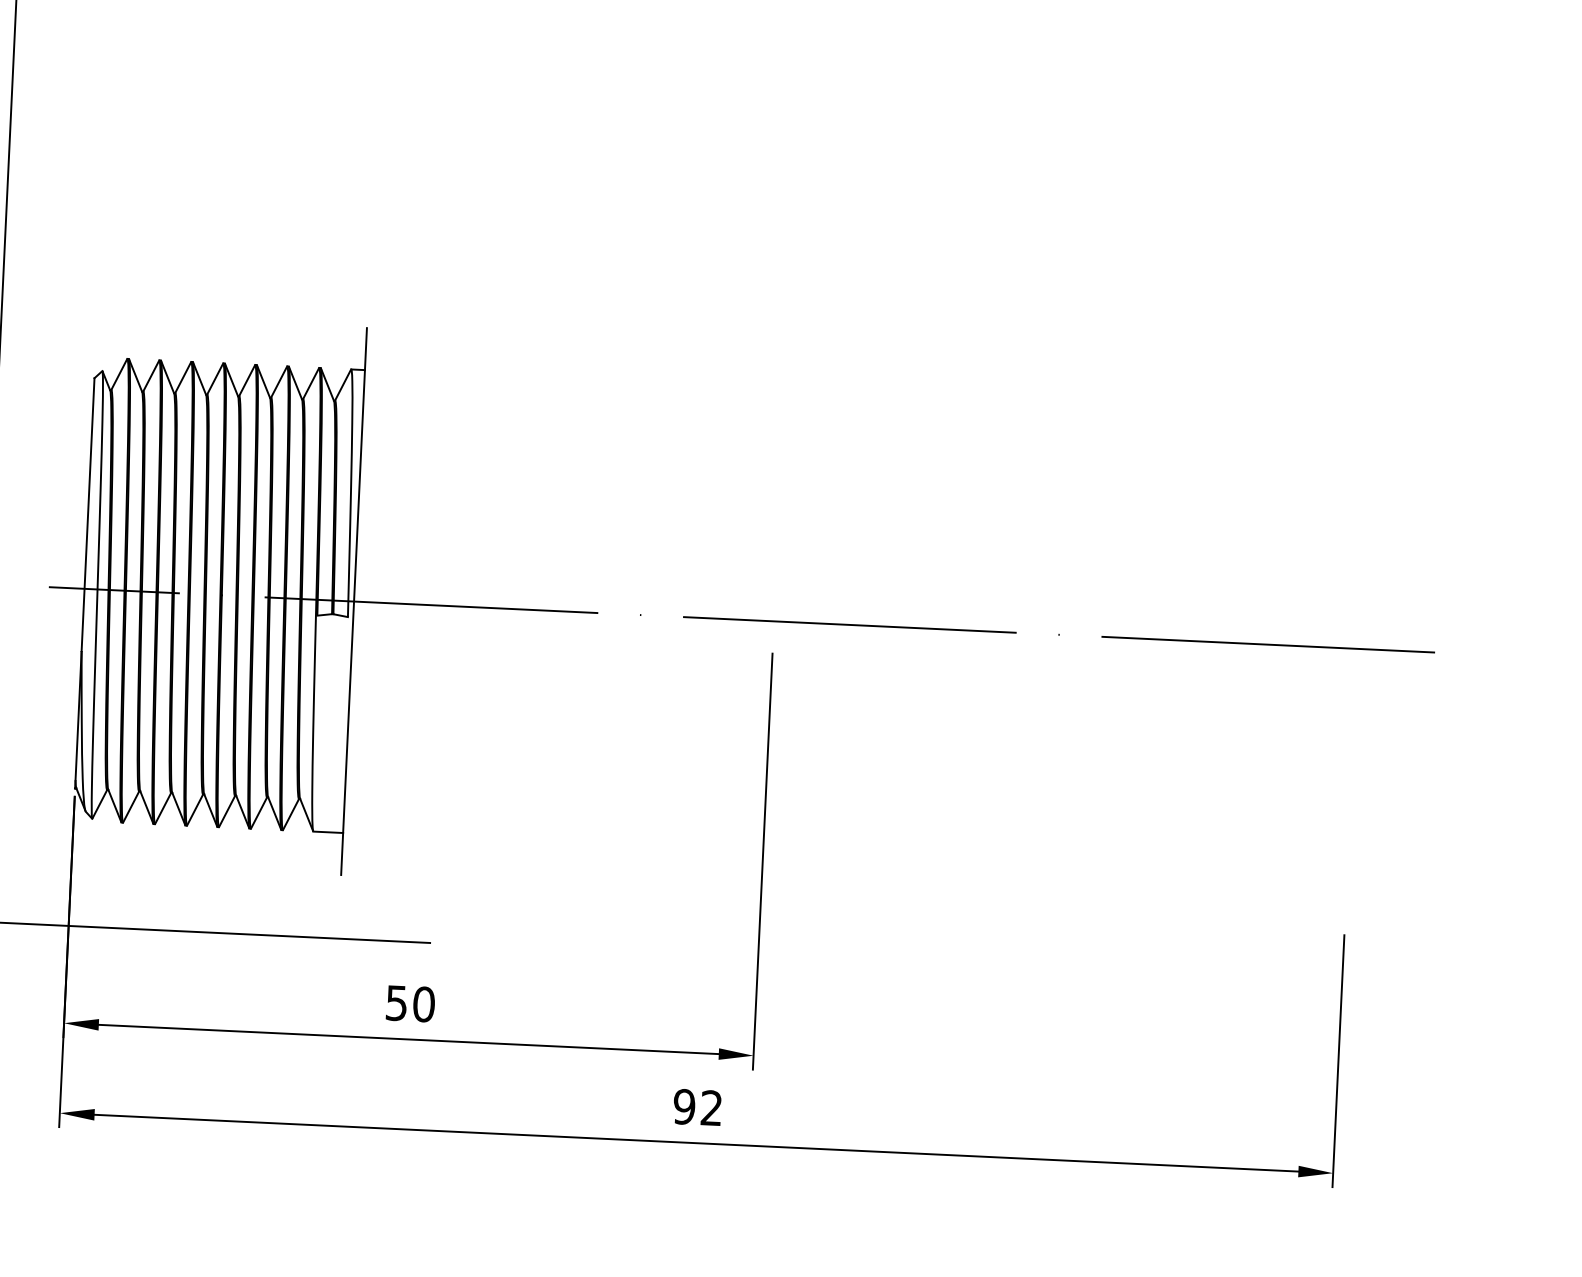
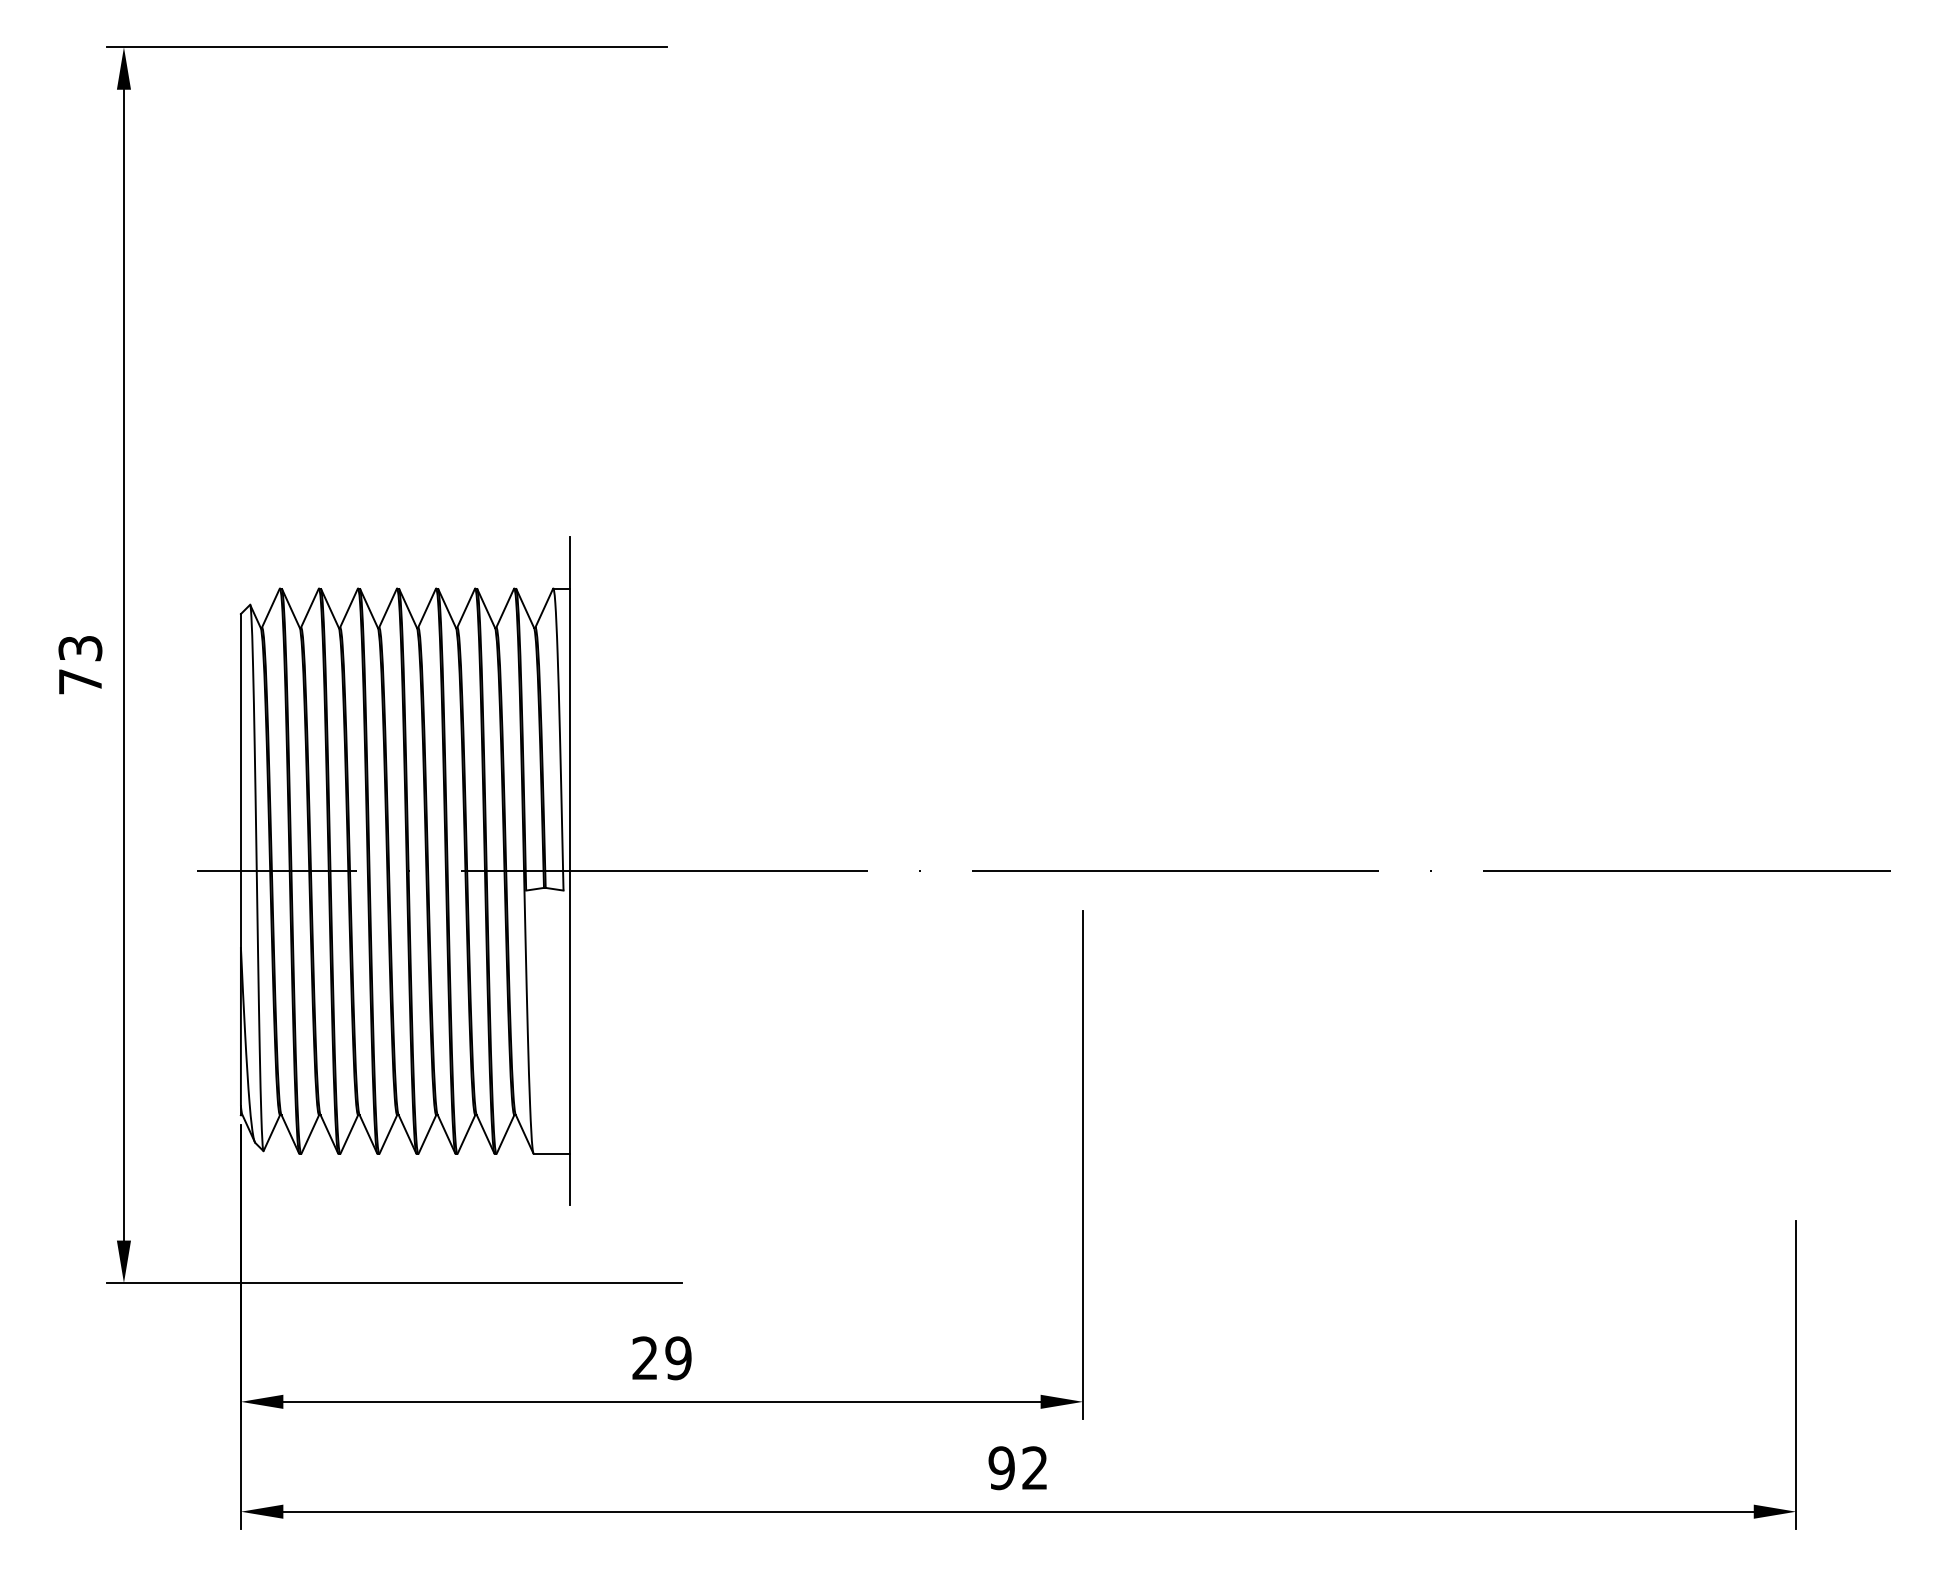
text: (410, 1003) -> (661, 1358), 50 -> 29

